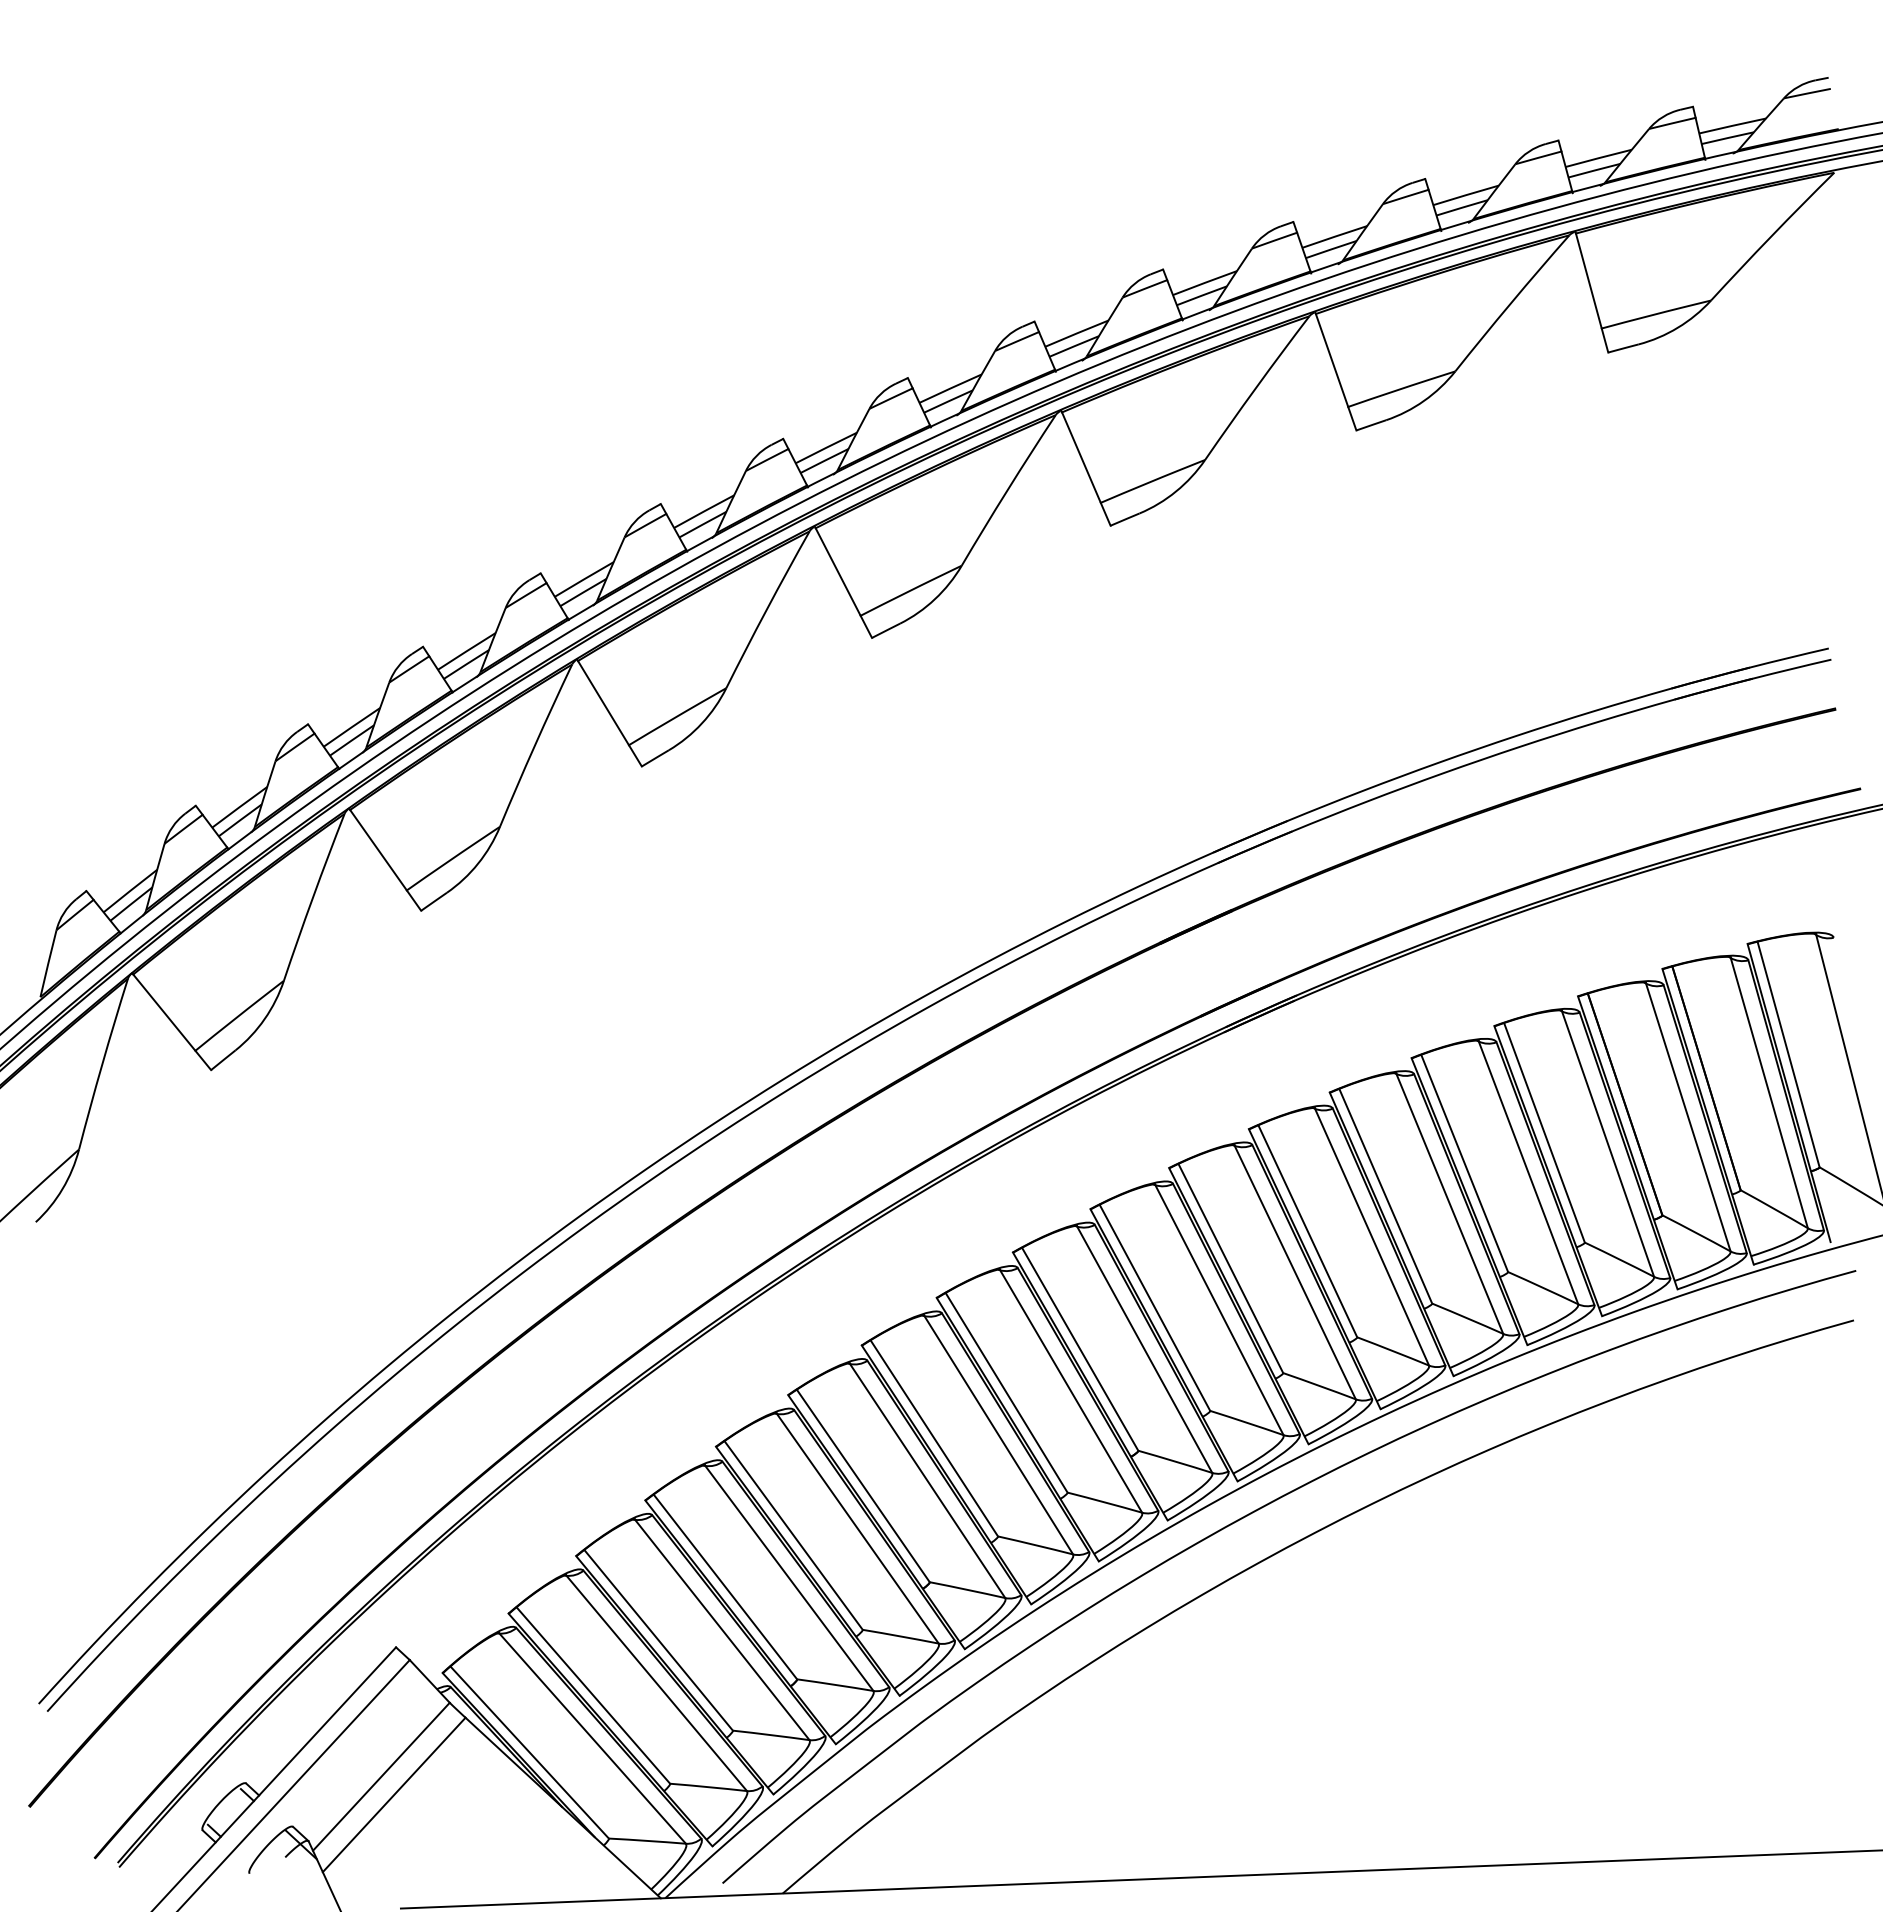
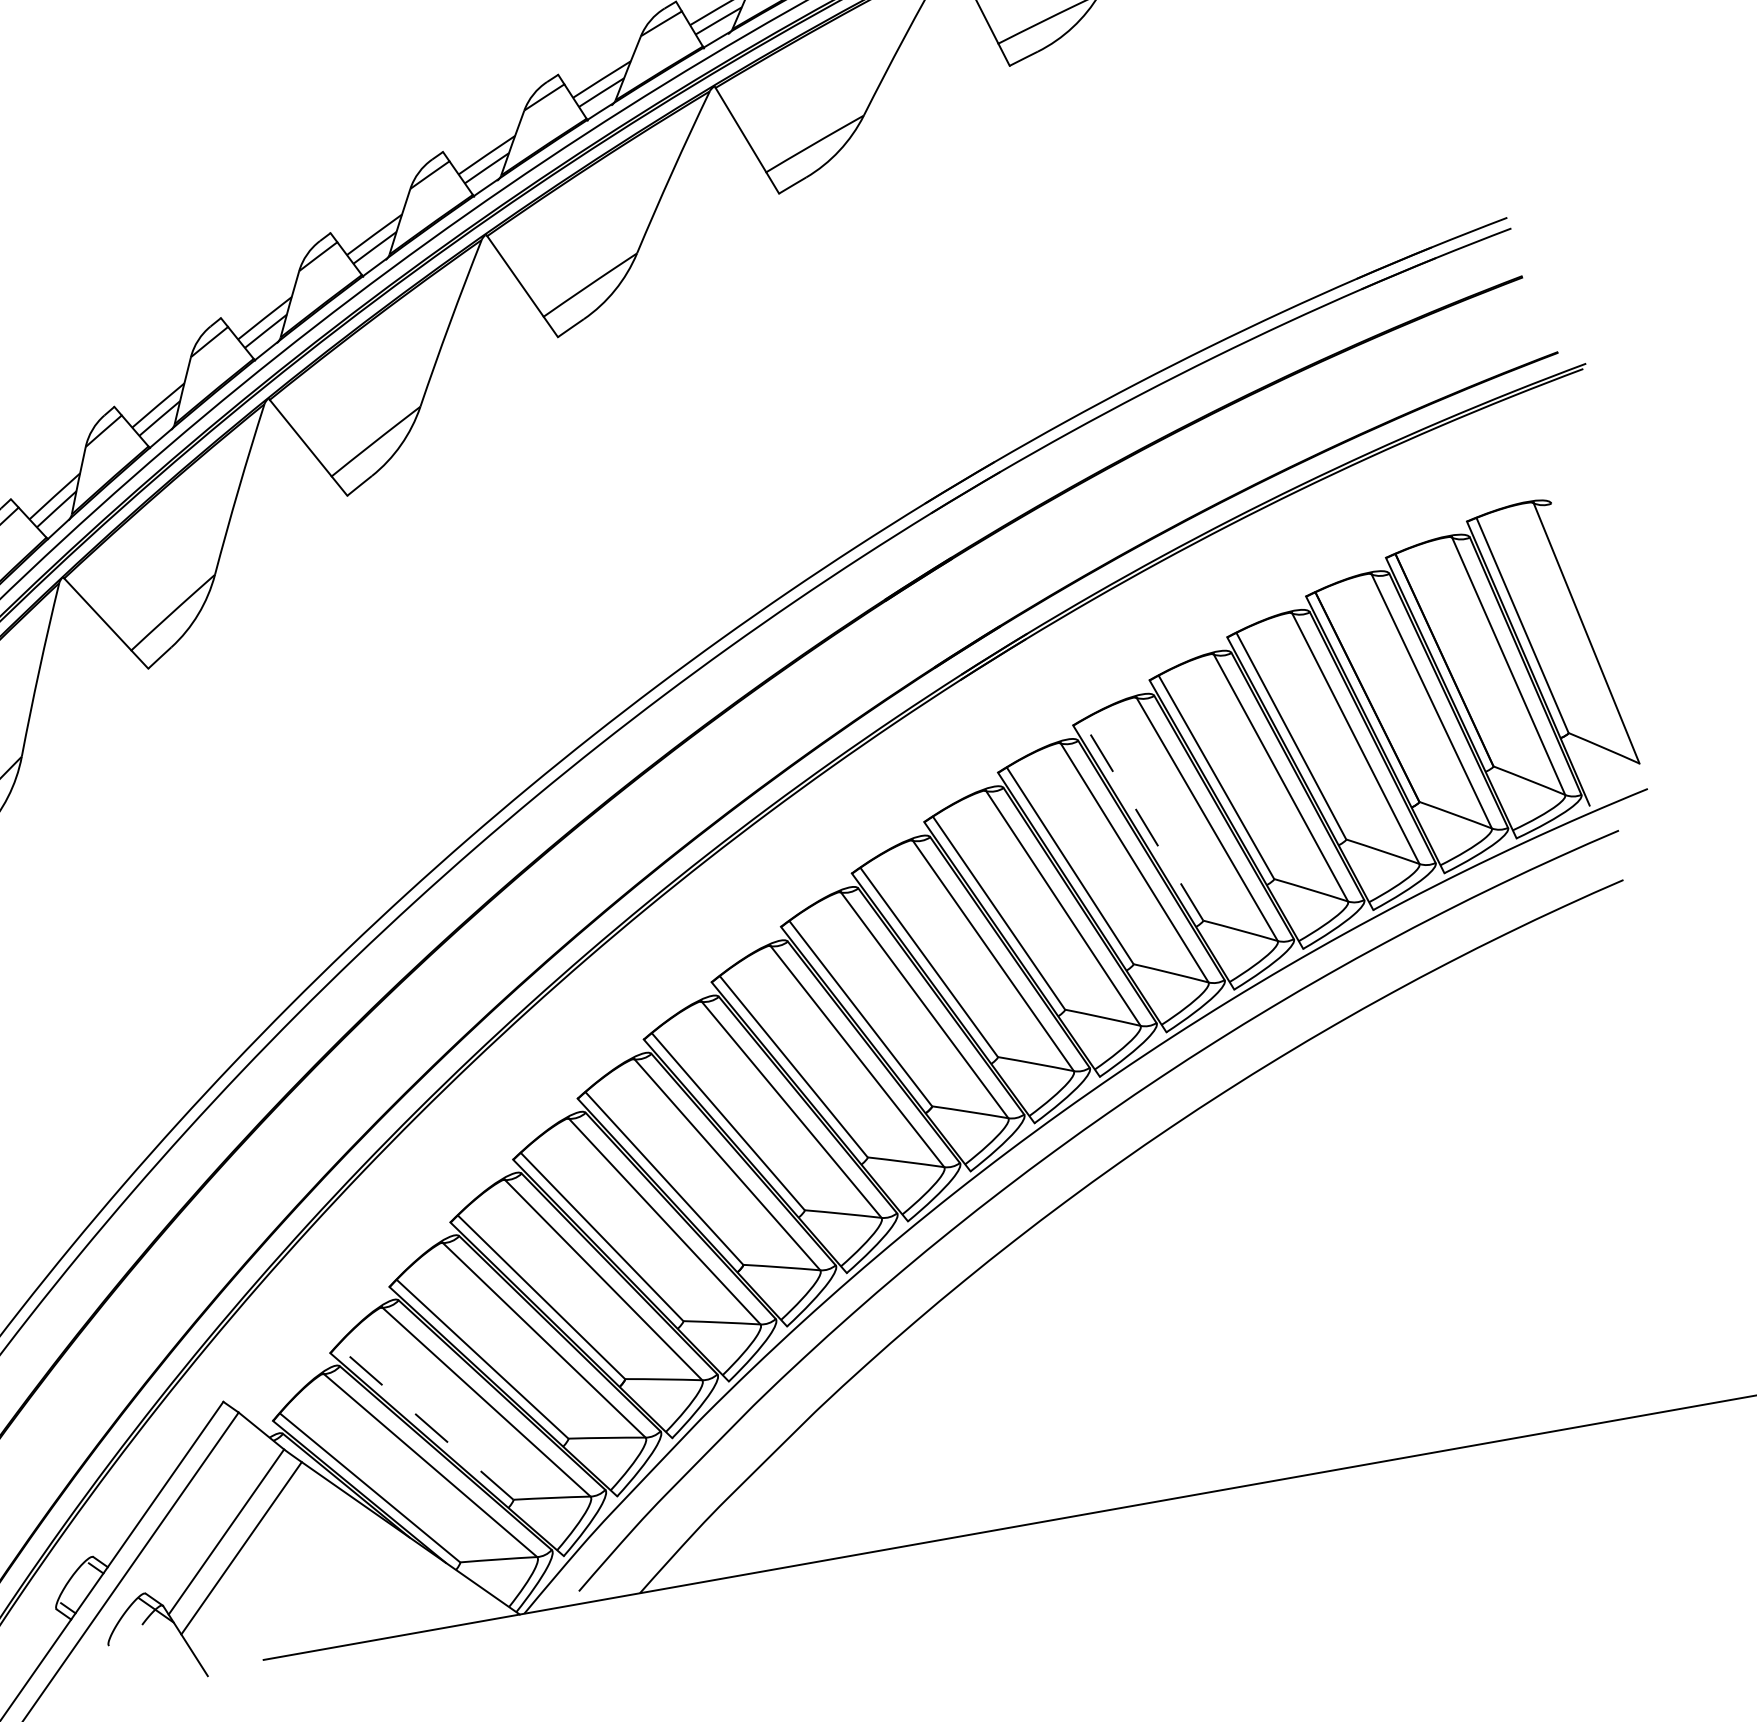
line: (1385, 1196) -> (1142, 820), solid -> dashed
line: (593, 1695) -> (425, 1422), solid -> dashed

